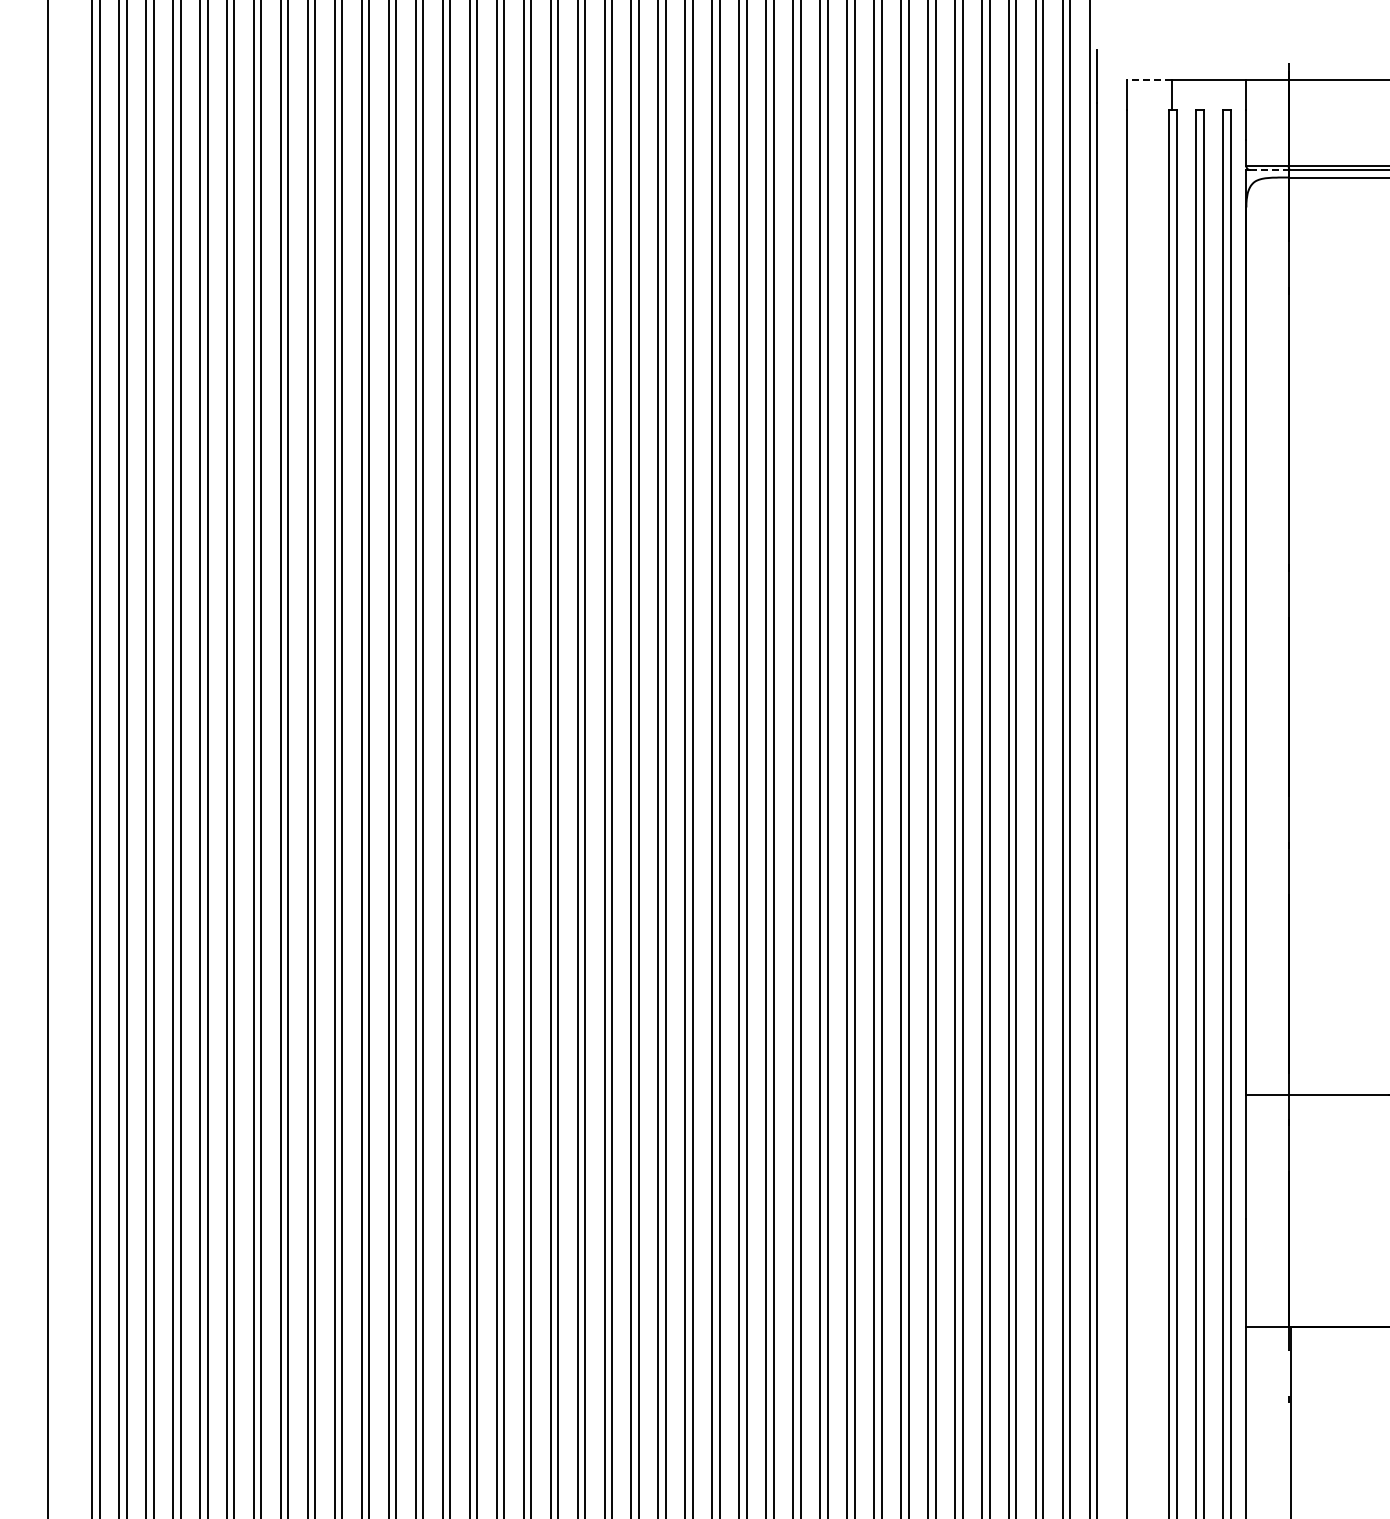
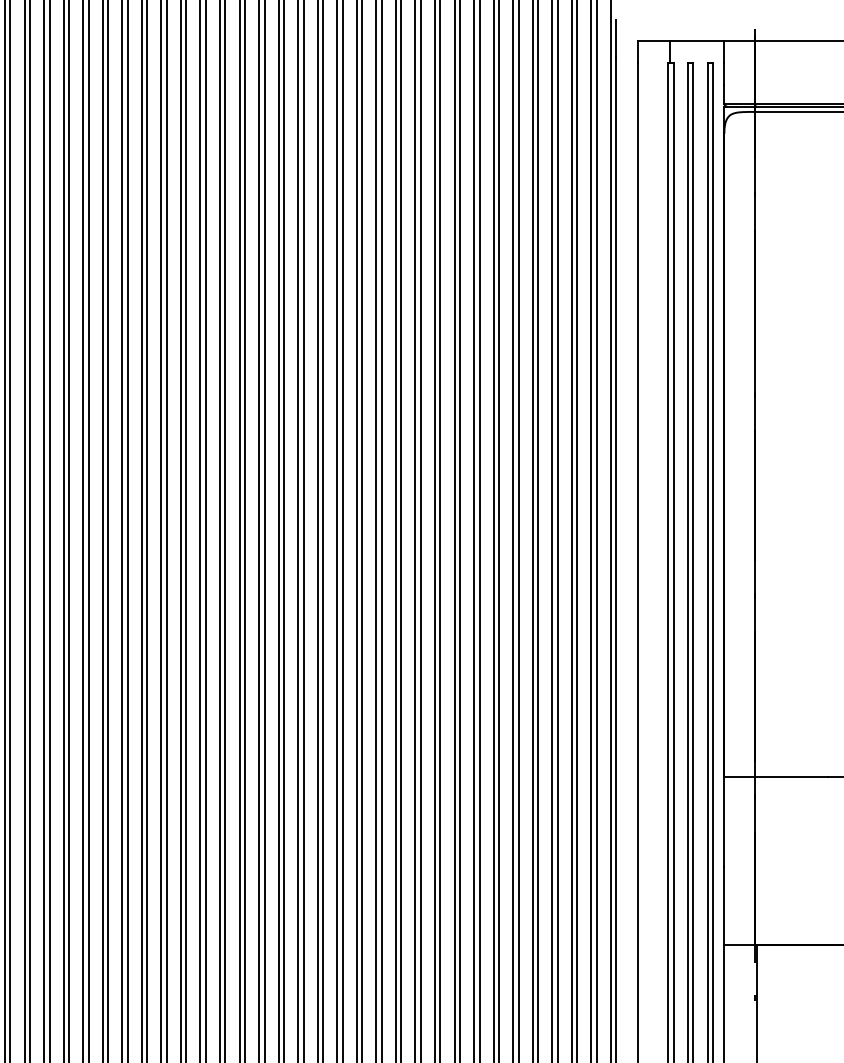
line: (1148, 80) -> (653, 41), dashed -> solid
line: (1270, 170) -> (741, 106), dashed -> solid

